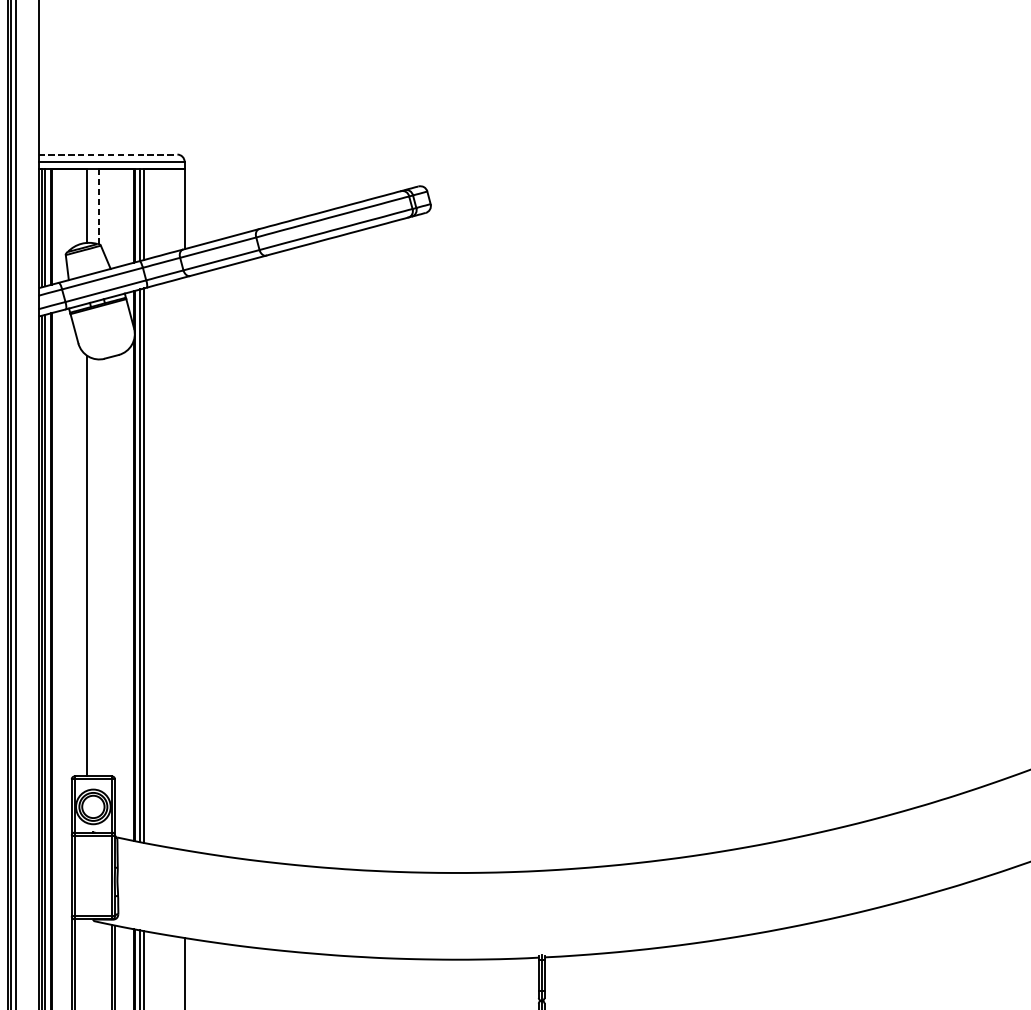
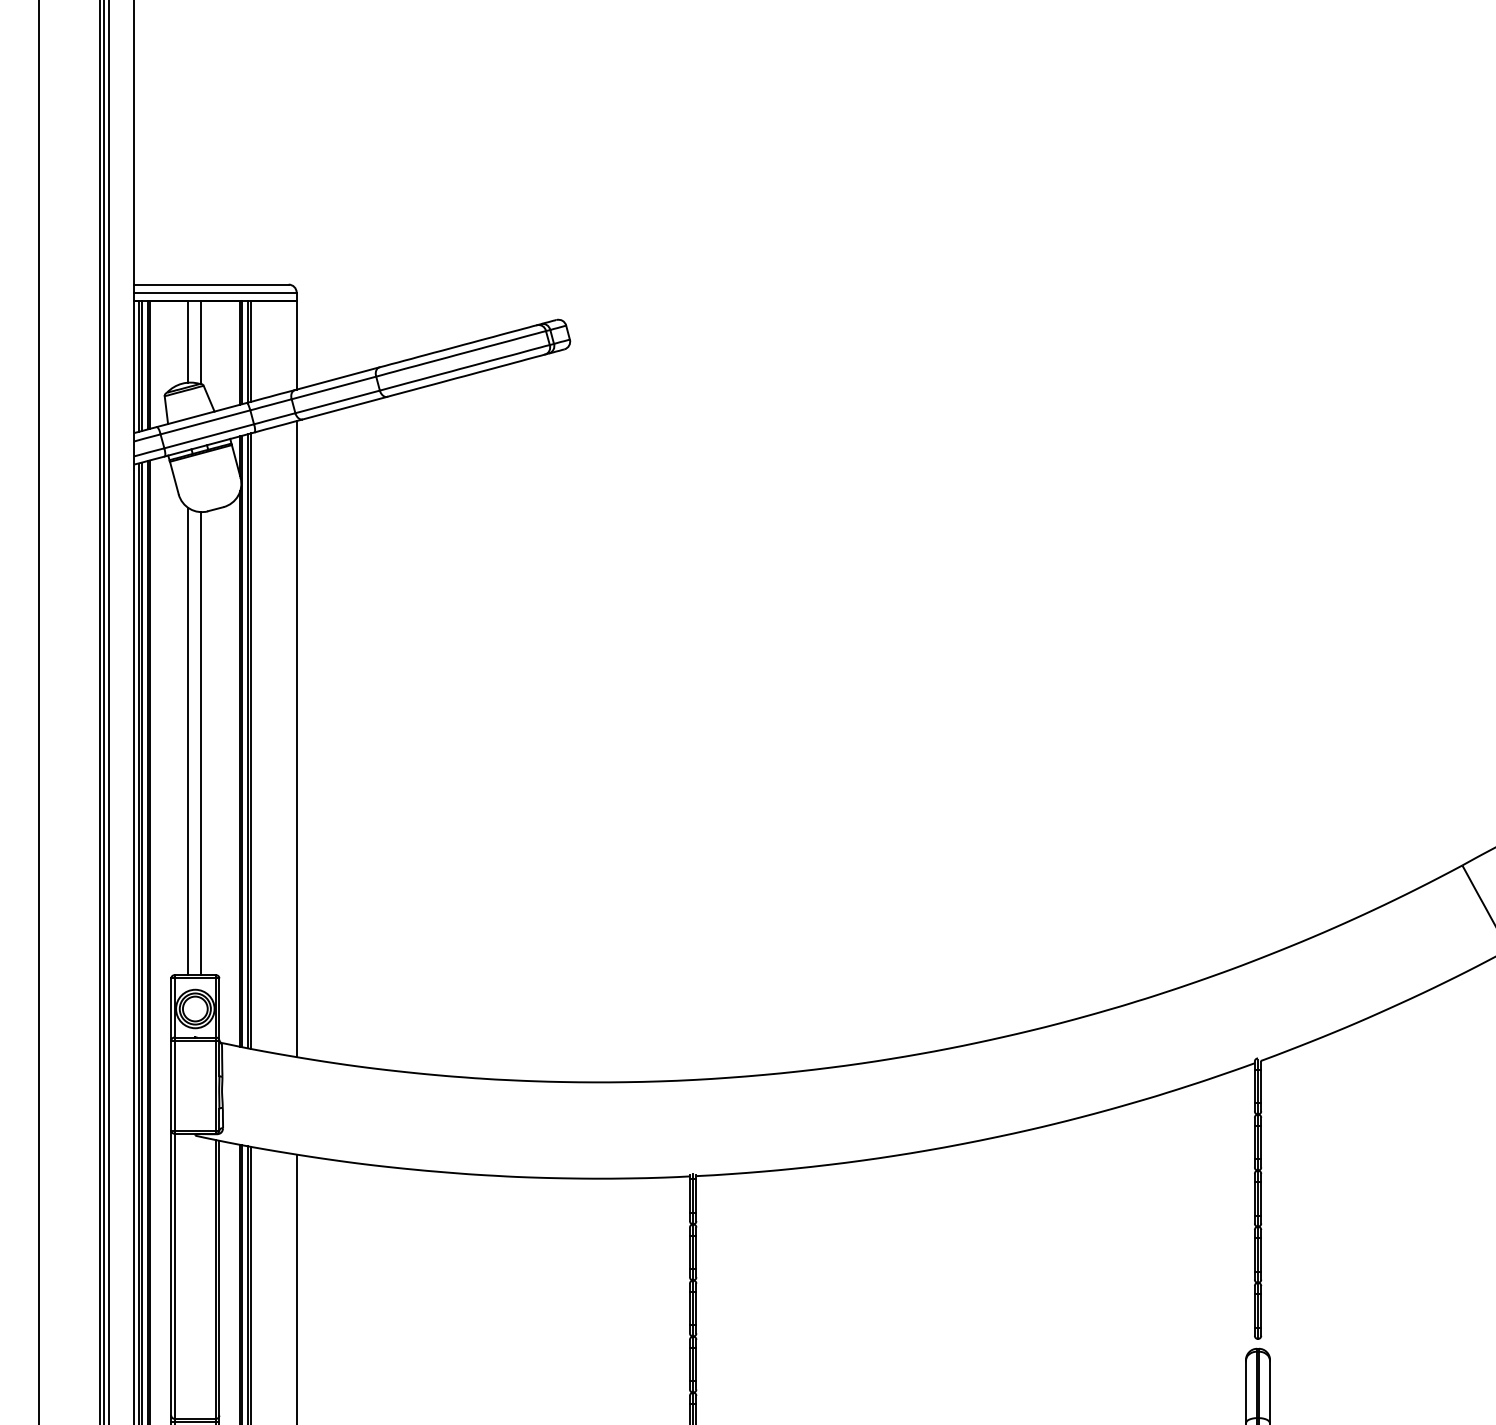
line: (108, 154) -> (212, 284), dashed -> solid
line: (98, 206) -> (201, 342), dashed -> solid
line: (184, 564) -> (296, 739), added
line: (98, 567) -> (201, 743), added

